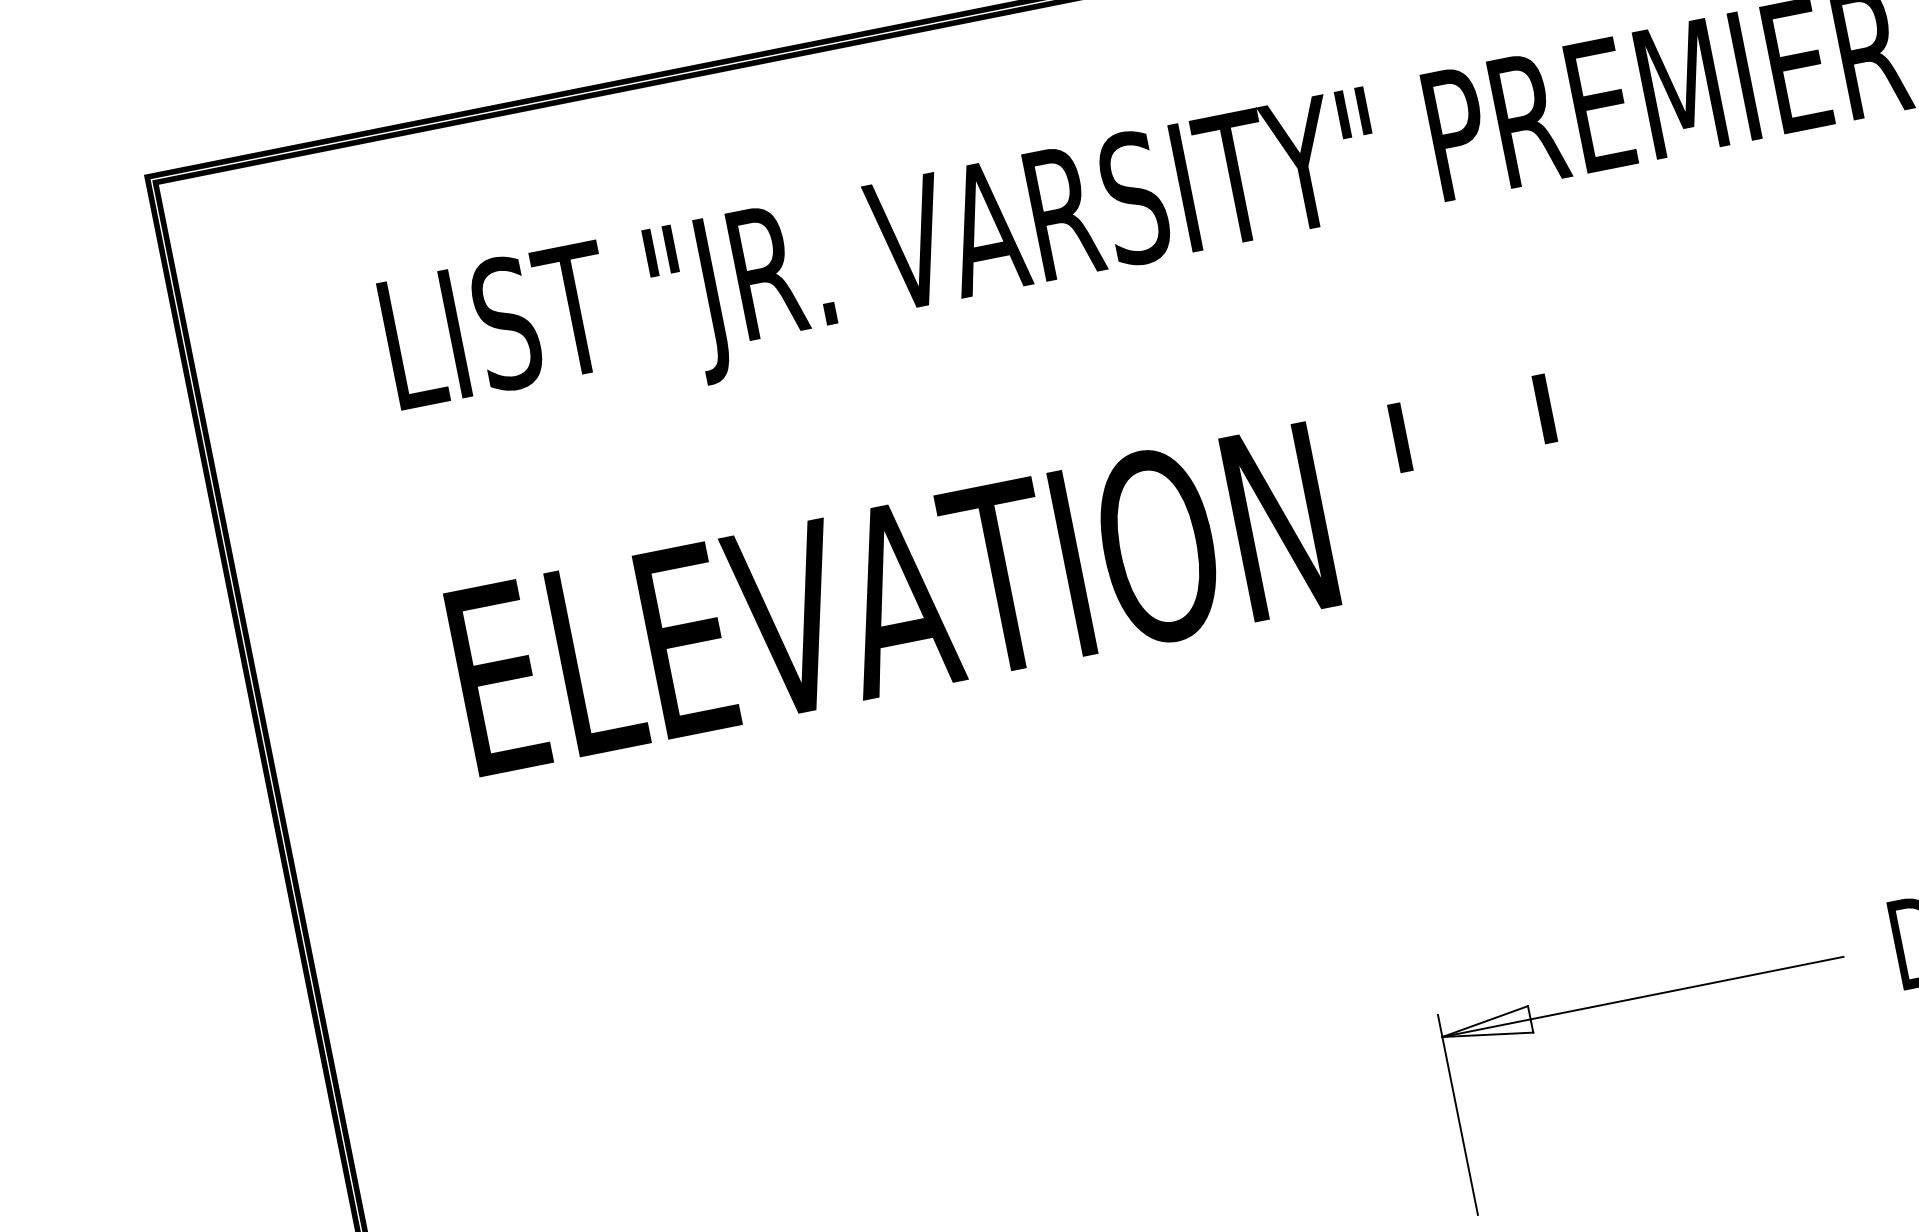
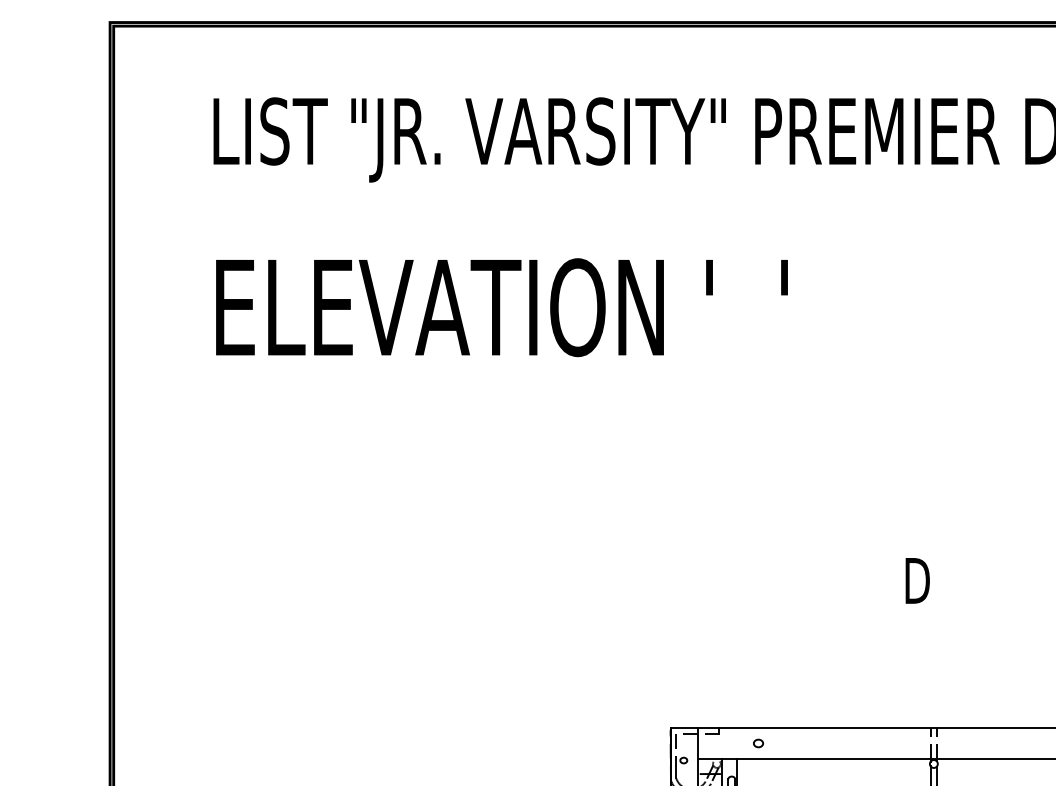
part: (1642, 998) -> (774, 581), removed

